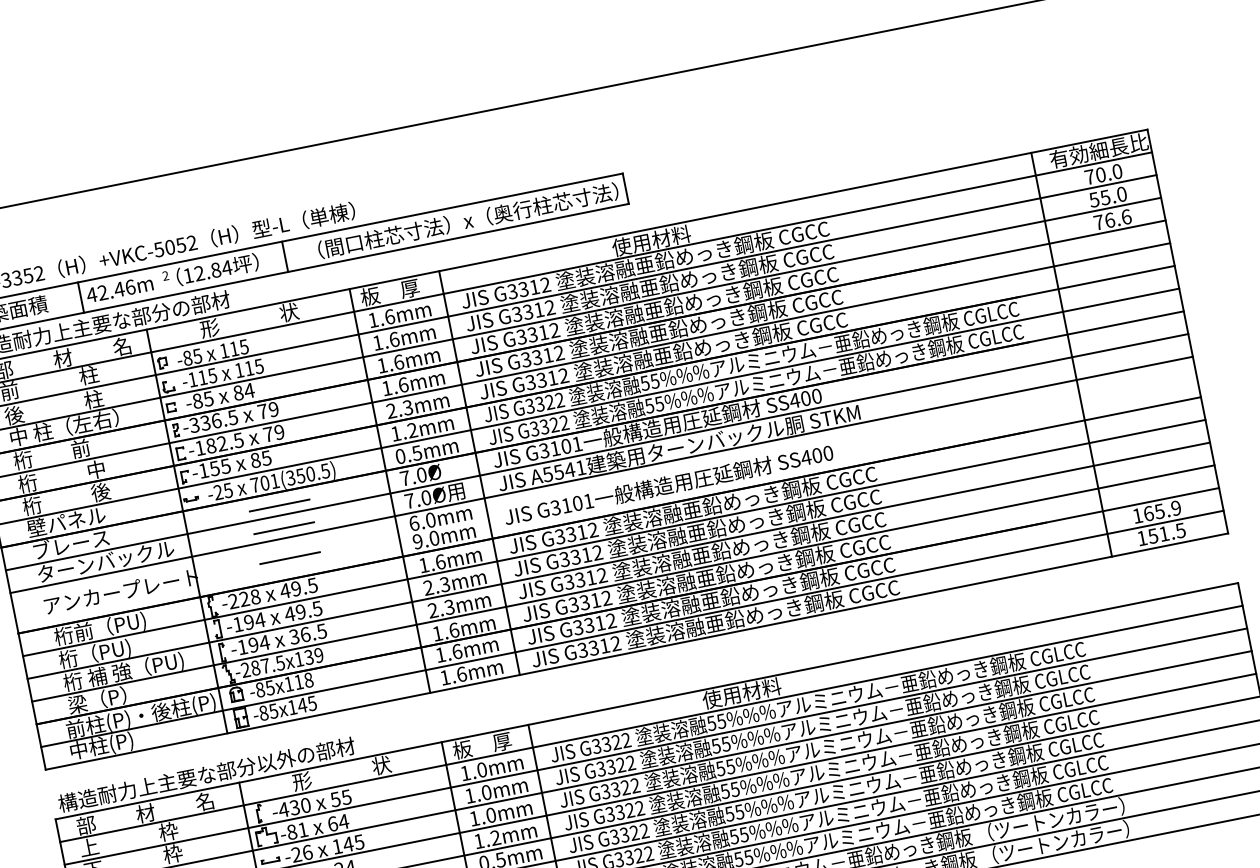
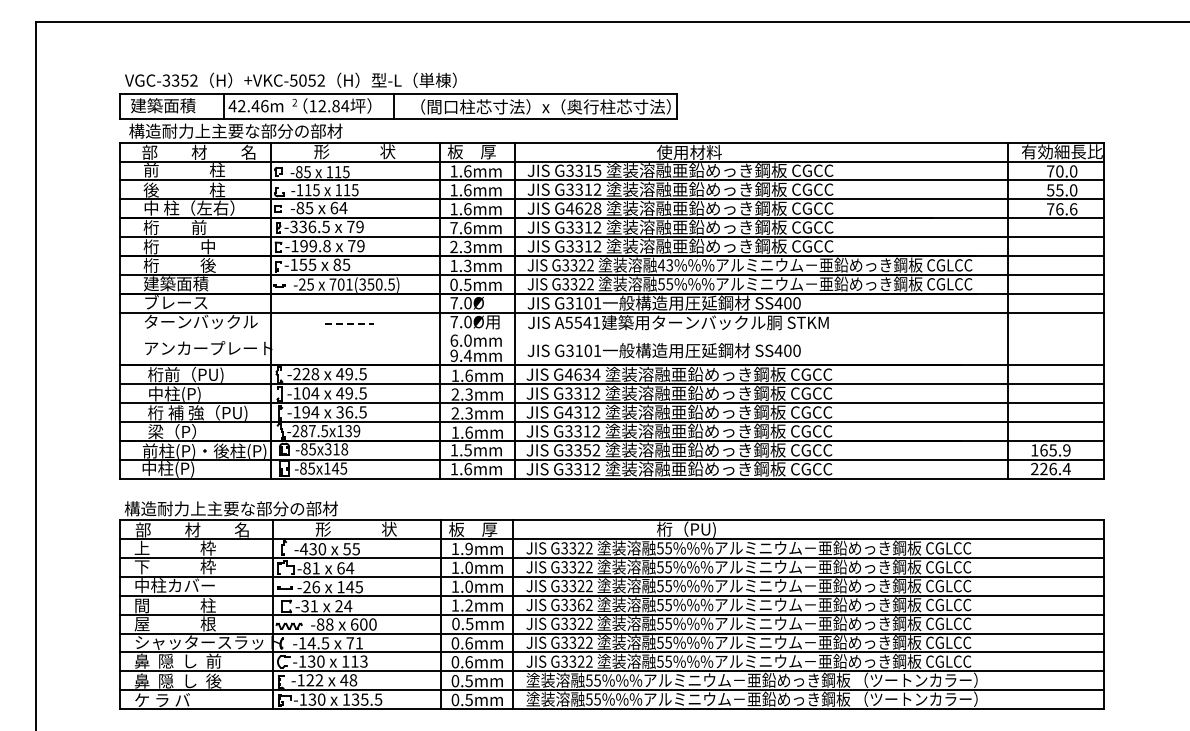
text: (545, 284) -> (597, 170), G3312 -> G3315
text: (537, 333) -> (583, 208), G3312 -> G4628
text: (649, 382) -> (665, 265), 55%%% -> 43%%%
text: (386, 388) -> (453, 228), 1.6mm -> 7.6mm
text: (238, 392) -> (334, 207), 84 -> 64
text: (412, 431) -> (467, 266), 1.2mm -> 1.3mm
text: (225, 443) -> (315, 246), -182.5 -> -199.8
line: (600, 474) -> (611, 331), removed
line: (279, 505) -> (349, 304), removed
text: (65, 521) -> (175, 283), 壁パネル -> 建築面積
line: (284, 527) -> (349, 323), solid -> dashed
text: (576, 533) -> (582, 374), G3312 -> G4634
text: (1160, 533) -> (1050, 468), 151.5 -> 226.4
text: (433, 538) -> (467, 355), 9.0mm -> 9.4mm
line: (290, 557) -> (349, 348), removed
text: (568, 582) -> (568, 412), G3312 -> G4312
text: (248, 622) -> (305, 393), -194 -> -104
text: (599, 623) -> (586, 450), G3312 -> G3352
text: (456, 652) -> (467, 450), 1.6mm -> 1.5mm
text: (94, 653) -> (177, 393), 桁（PU) -> 中柱(P)
text: (288, 684) -> (327, 449), -85x118 -> -85x318
text: (742, 693) -> (689, 529), 使用材料 -> 桁（PU)
text: (305, 754) -> (330, 508), 構造耐力上主要な部分以外の部材 -> 構造耐力上主要な部分の部材
text: (481, 770) -> (468, 549), 1.0mm -> 1.9mm
text: (629, 809) -> (580, 604), G3322 -> G3362

